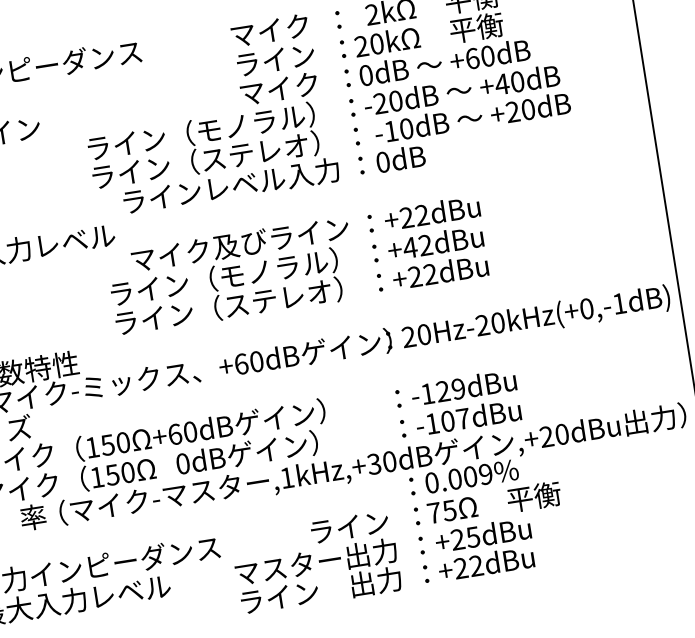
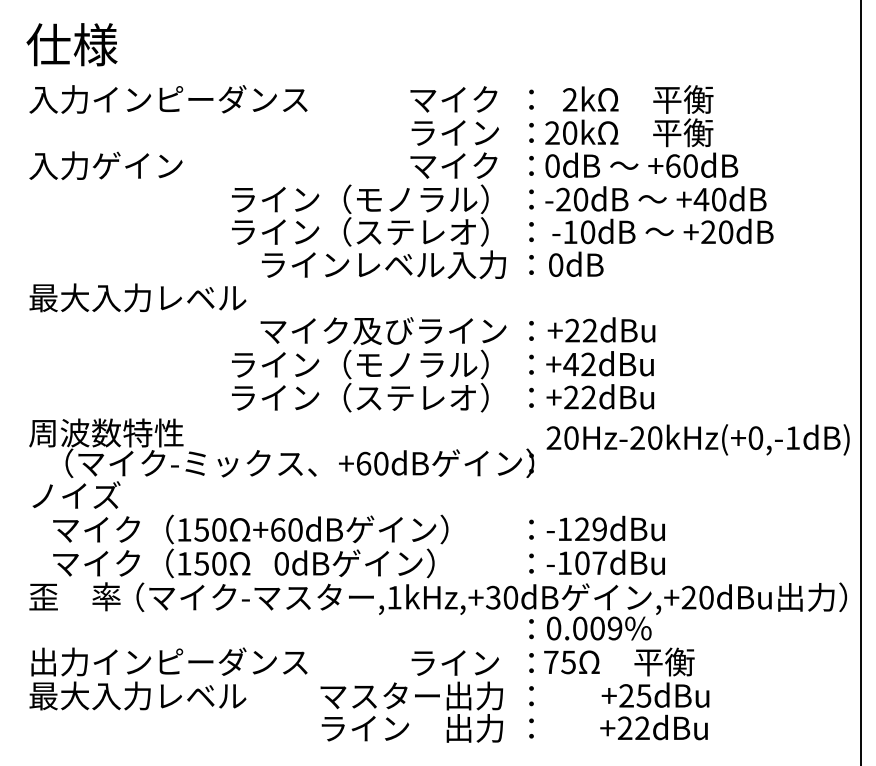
text: (535, 318) -> (697, 439), moved
text: (484, 549) -> (654, 711), moved

